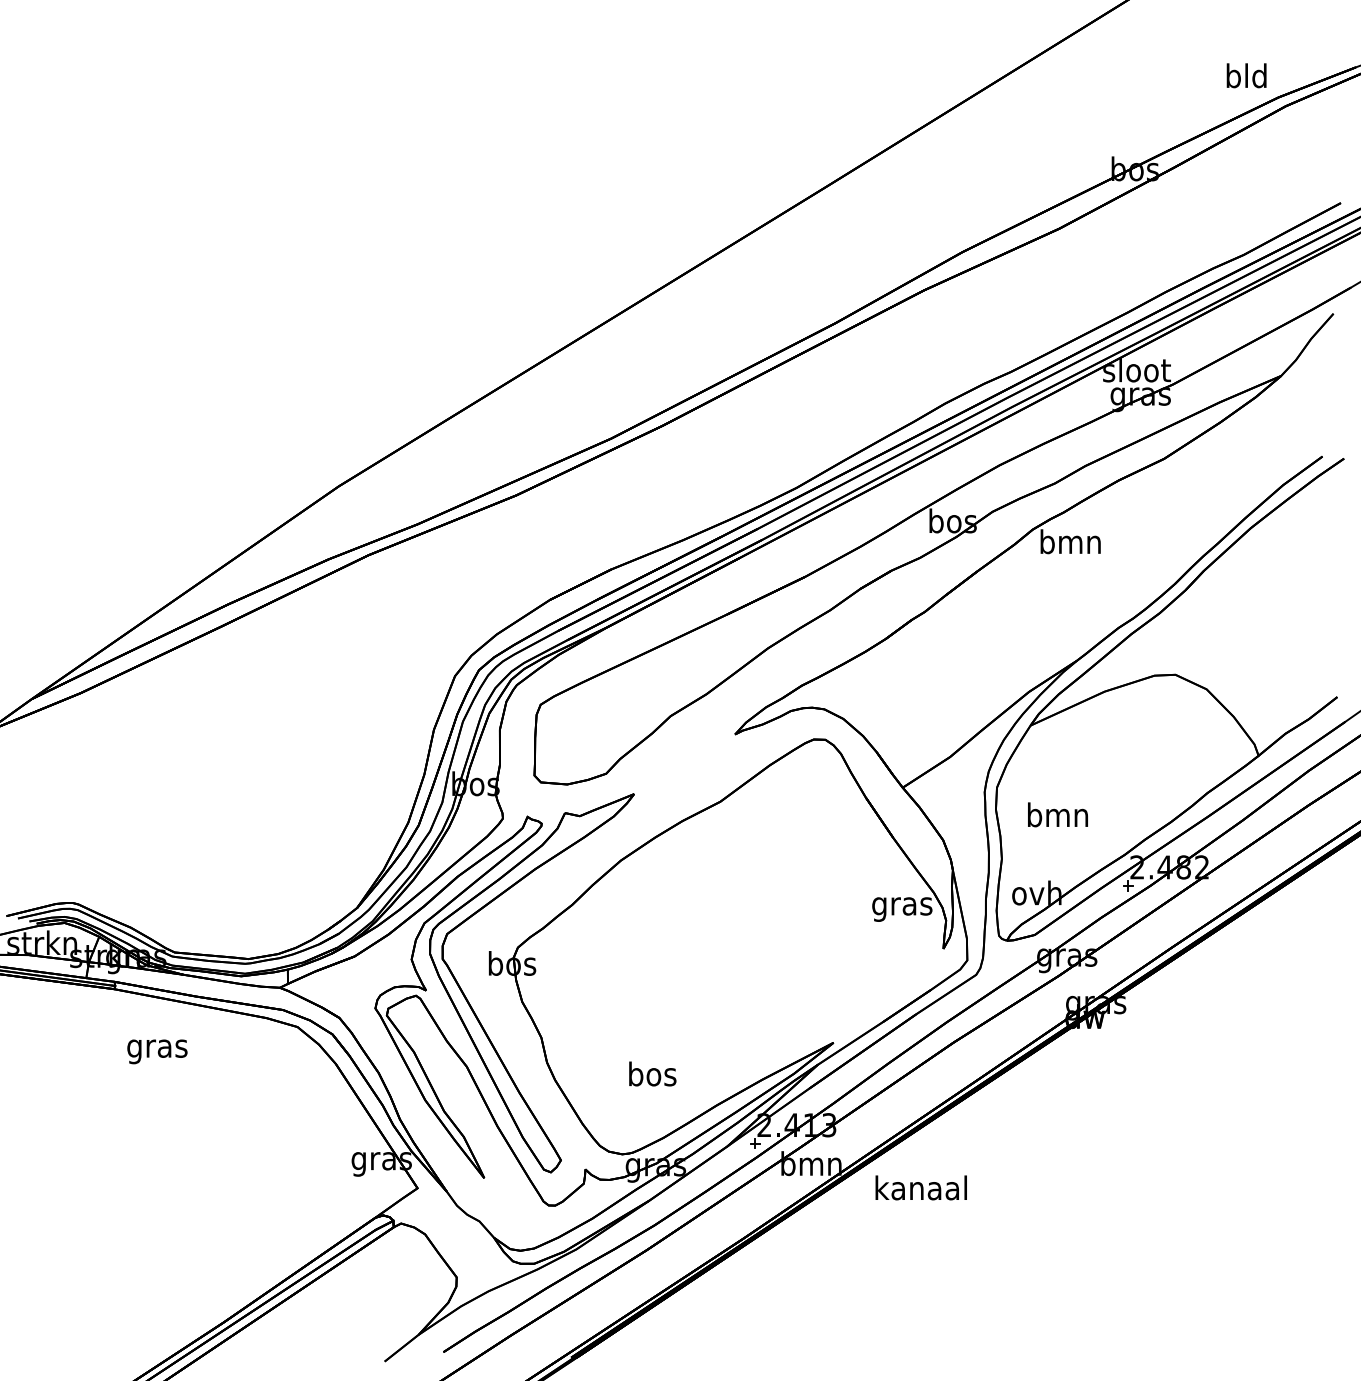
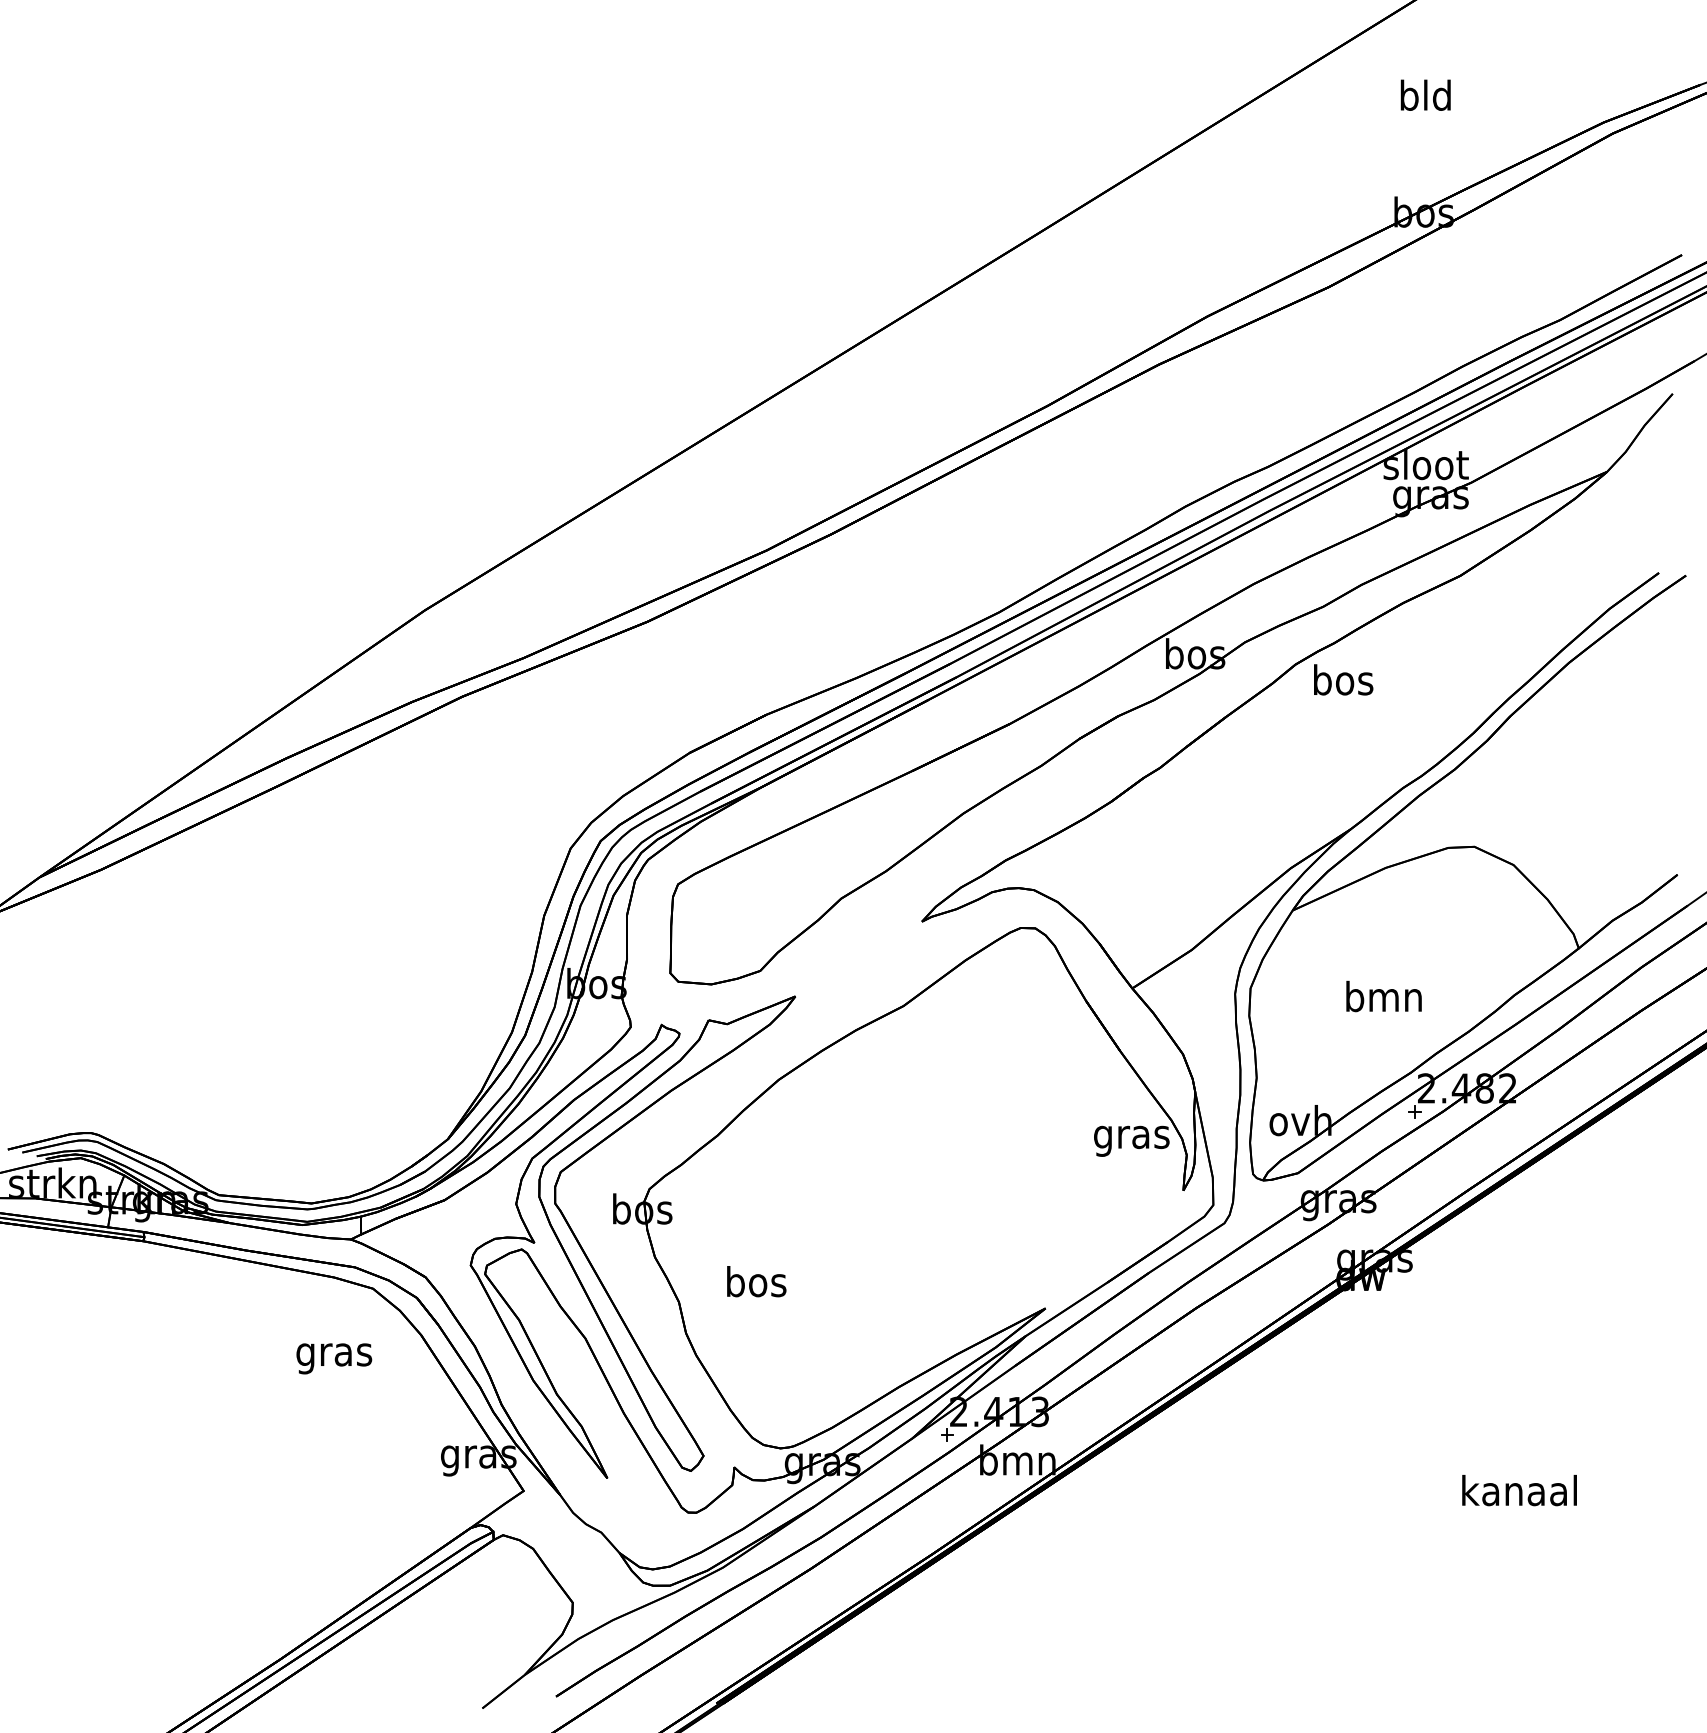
text: (1246, 75) -> (1425, 94), moved
text: (1070, 541) -> (1342, 679), bmn -> bos
text: (1057, 814) -> (1383, 996), moved
text: (157, 1051) -> (334, 1358), moved
text: (652, 1073) -> (756, 1281), moved
text: (921, 1187) -> (1519, 1490), moved

